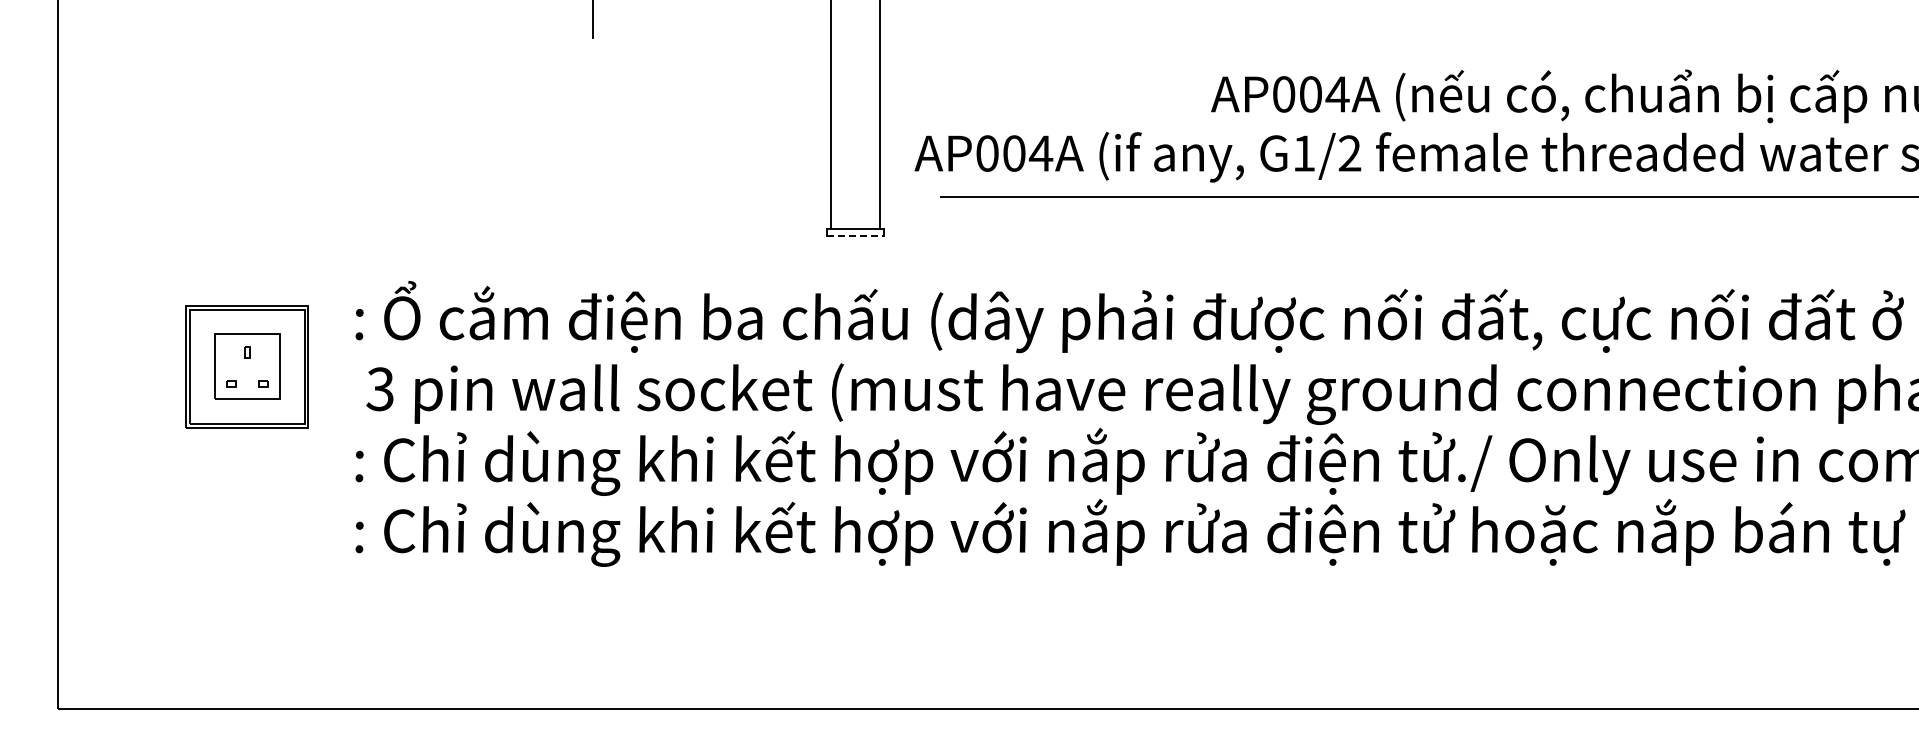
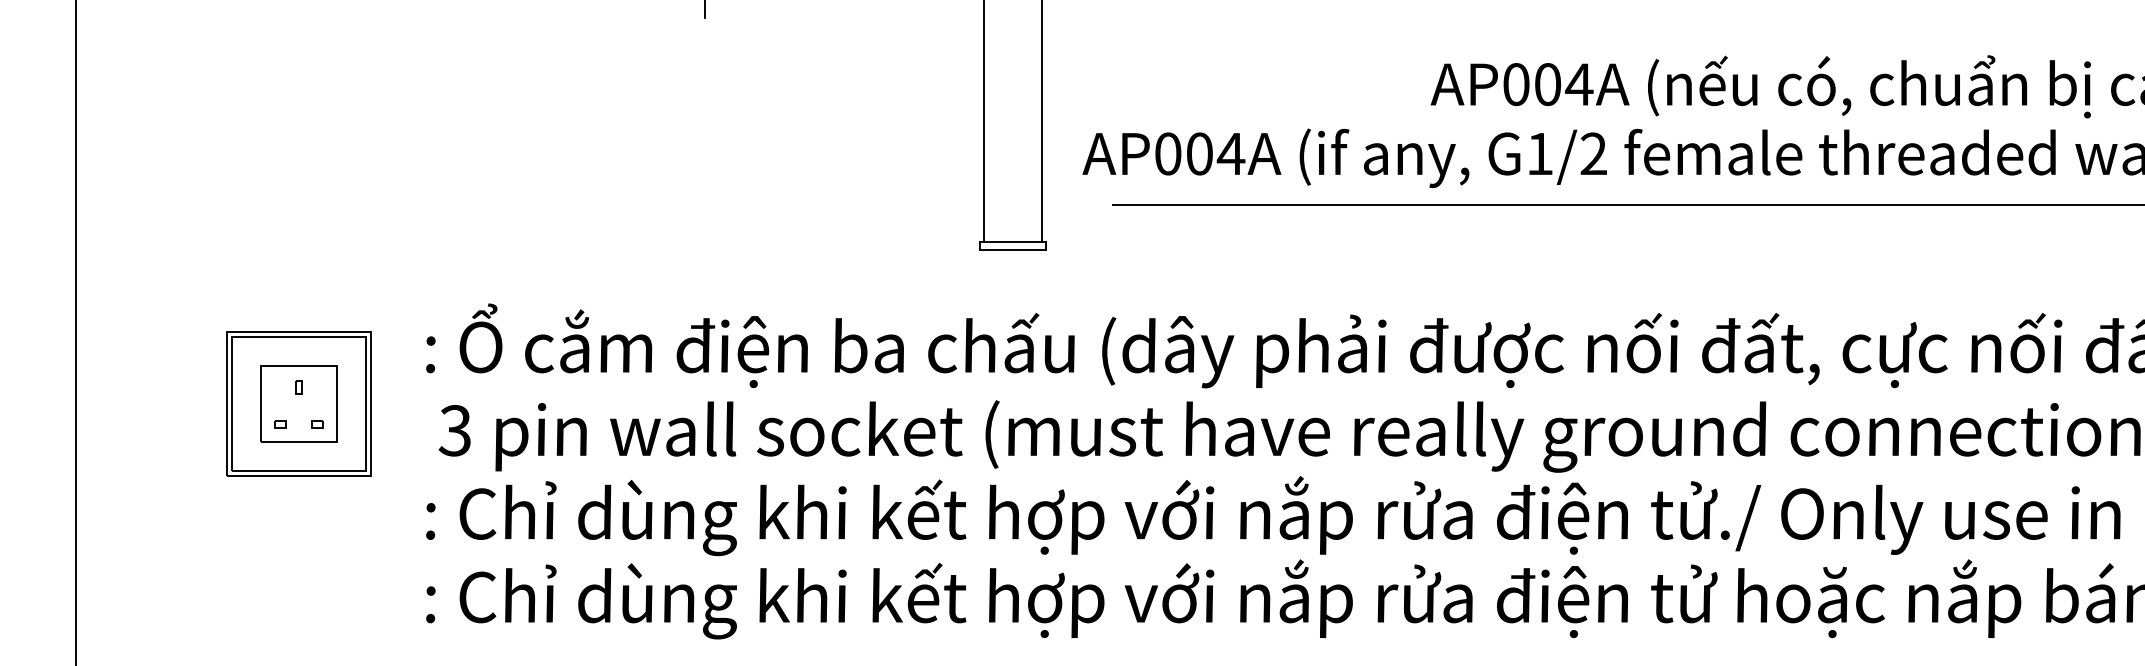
line: (855, 235) -> (1013, 250), dashed -> solid

